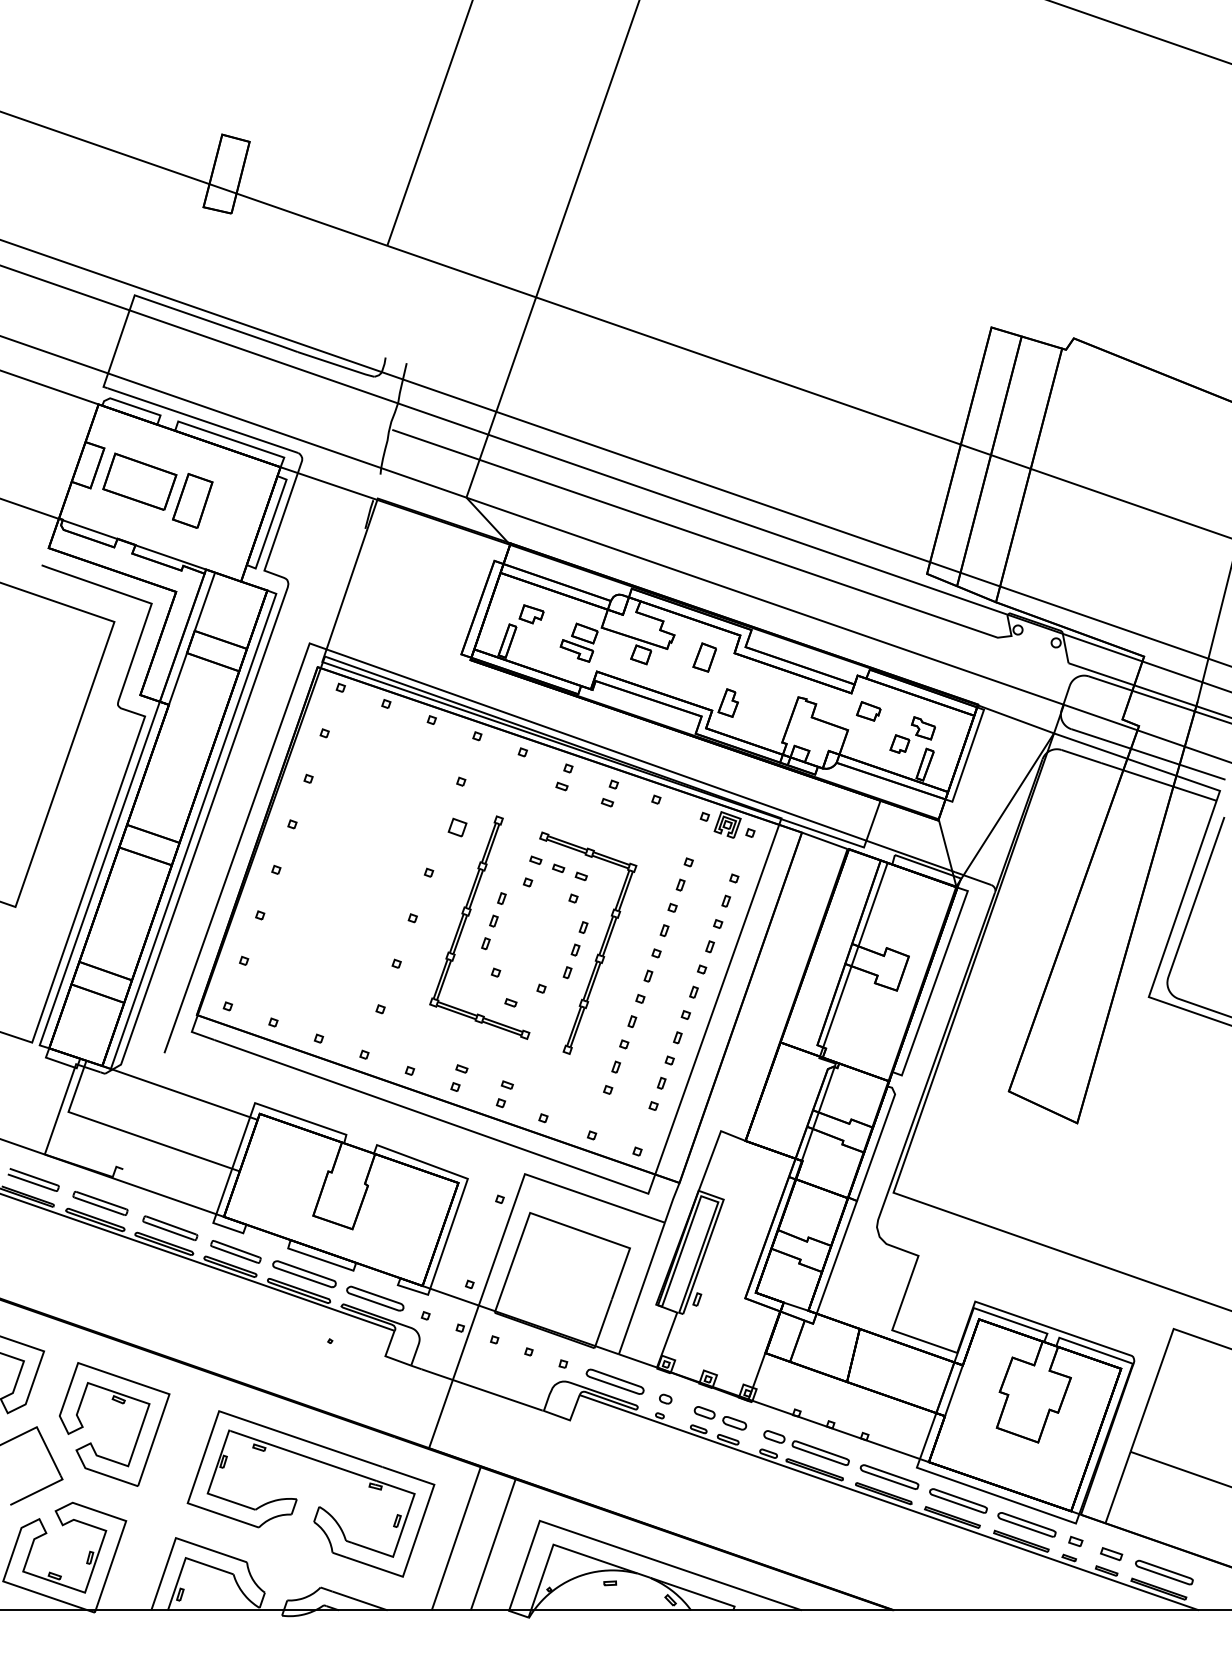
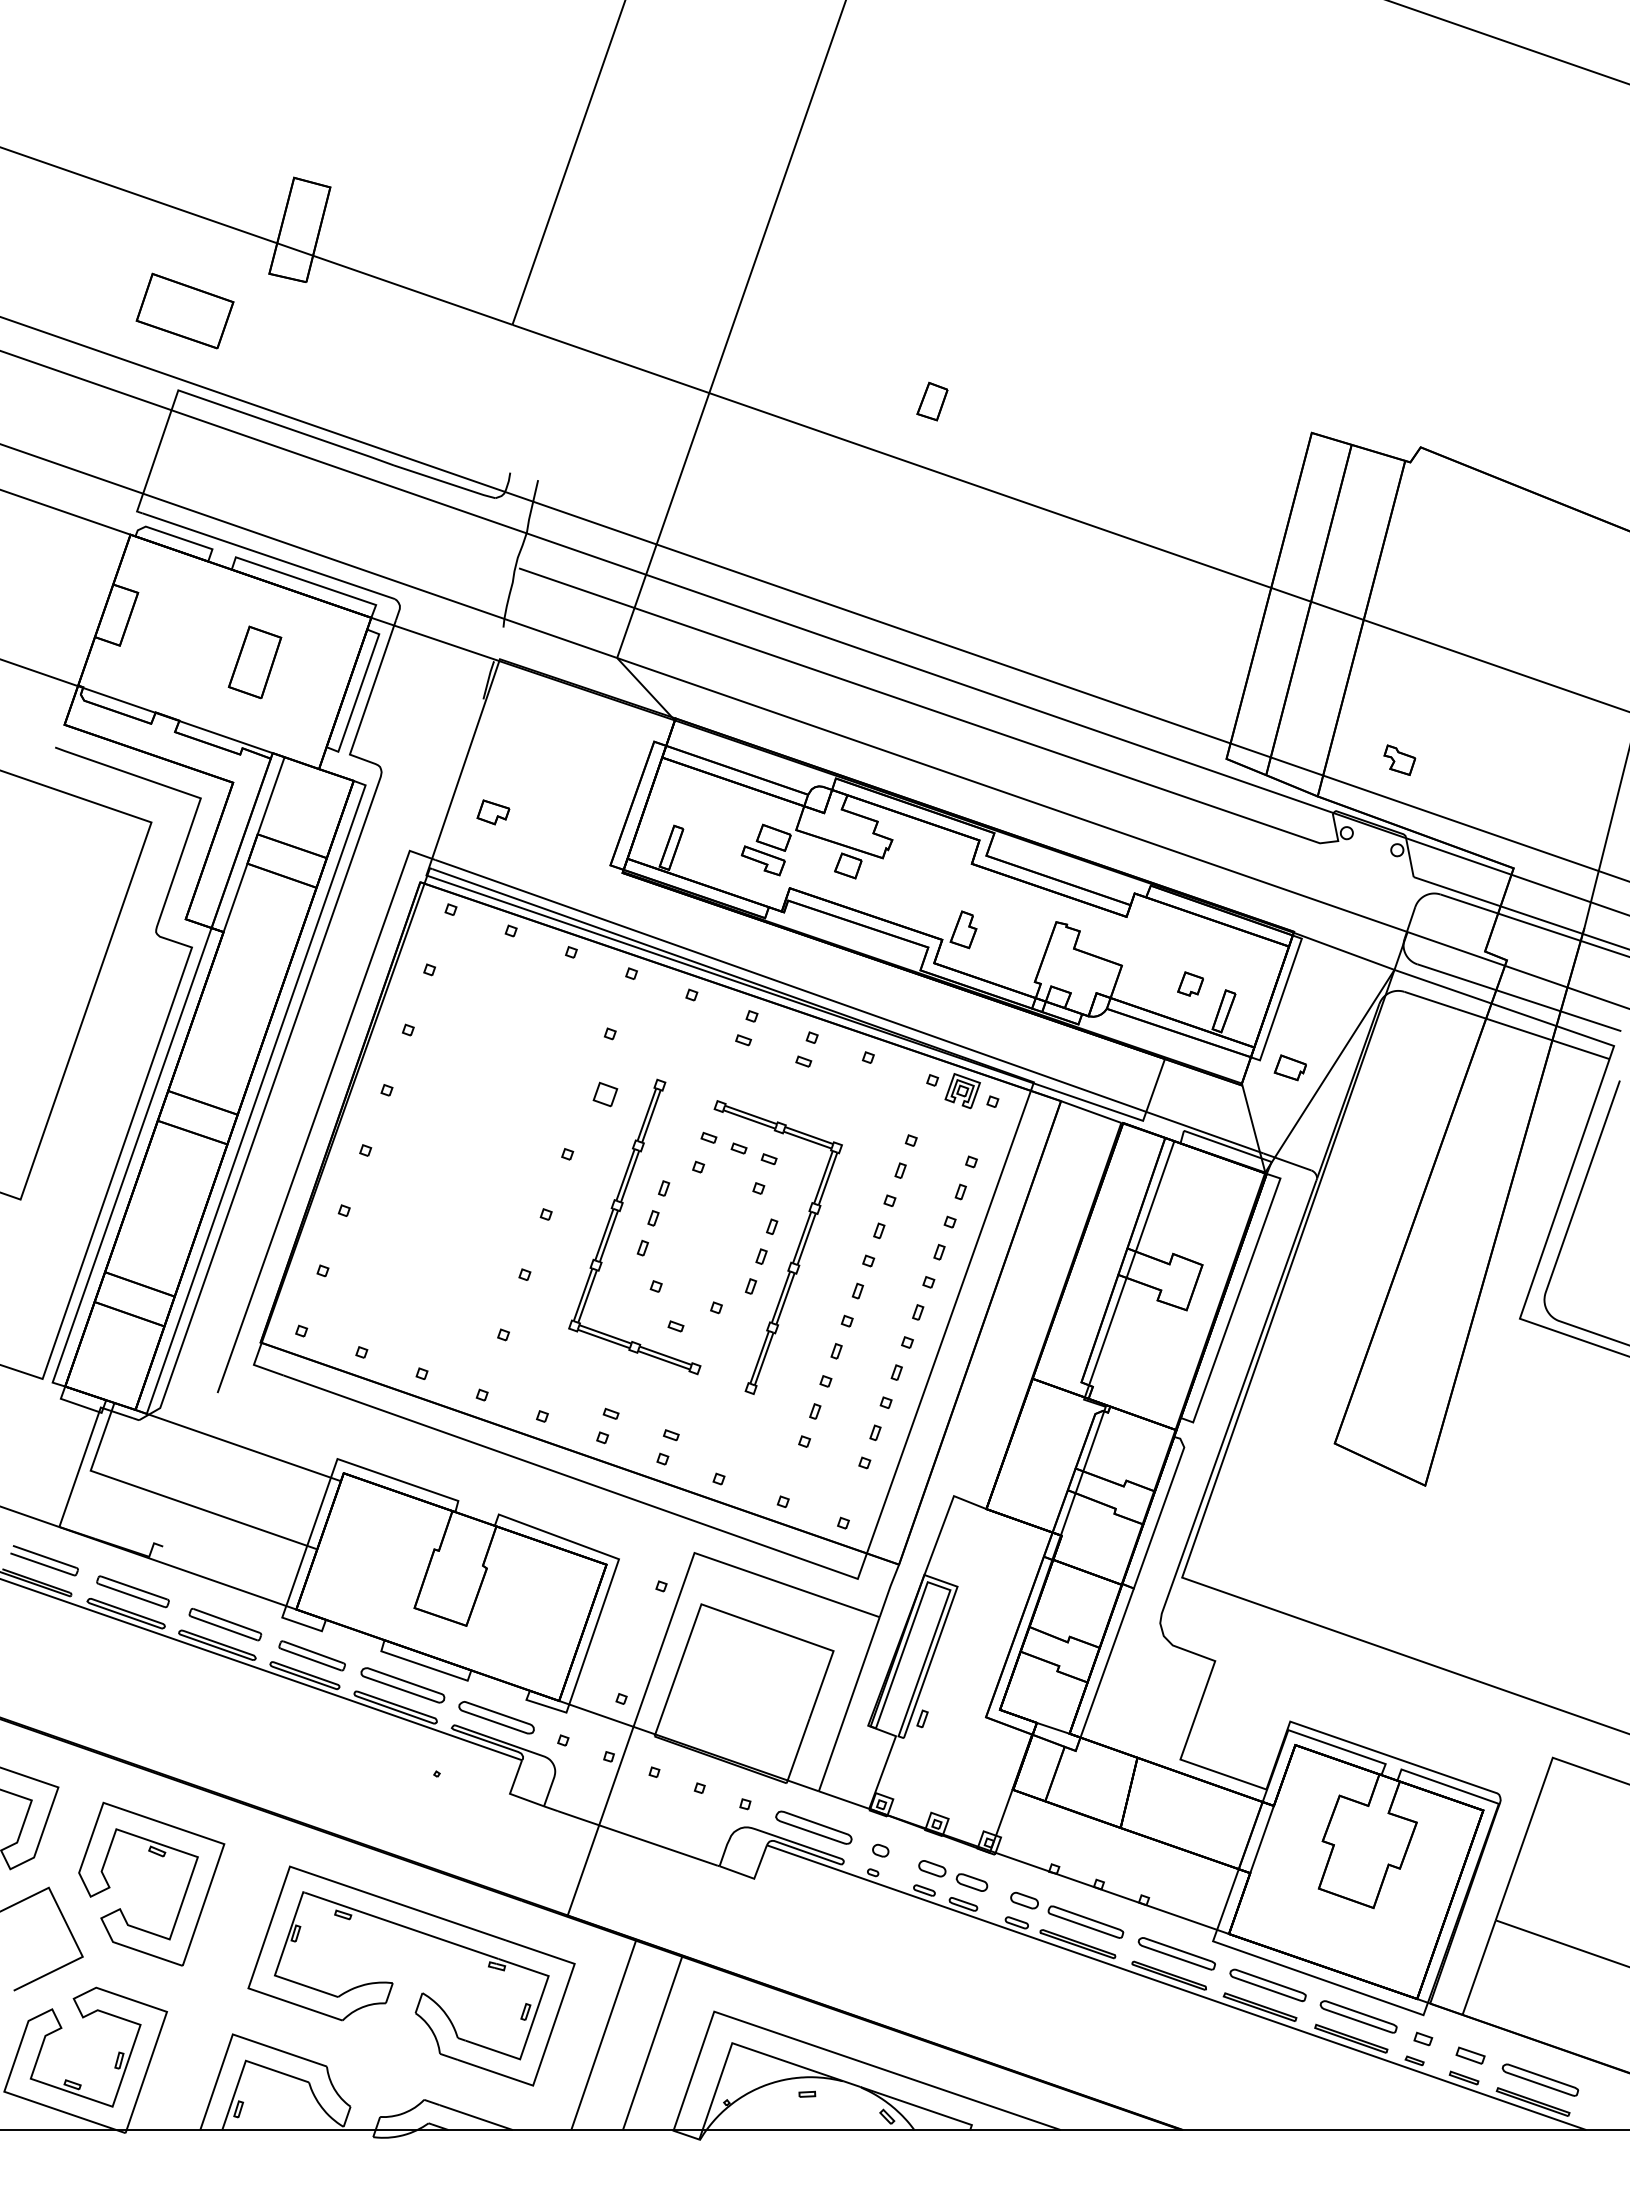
part: (139, 481) -> (184, 310), moved
part: (531, 614) -> (493, 812), moved
part: (704, 657) -> (932, 401), moved
part: (868, 711) -> (1289, 1067), moved
part: (923, 727) -> (1399, 759), moved

